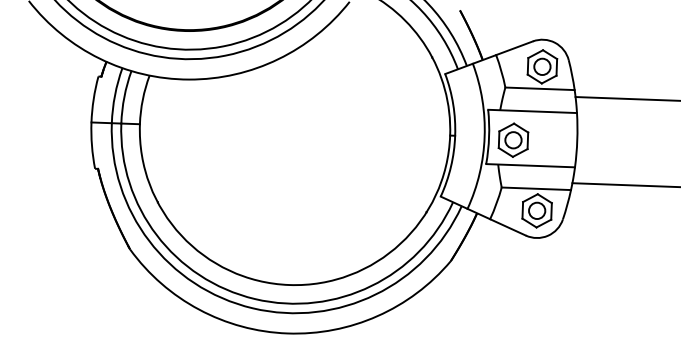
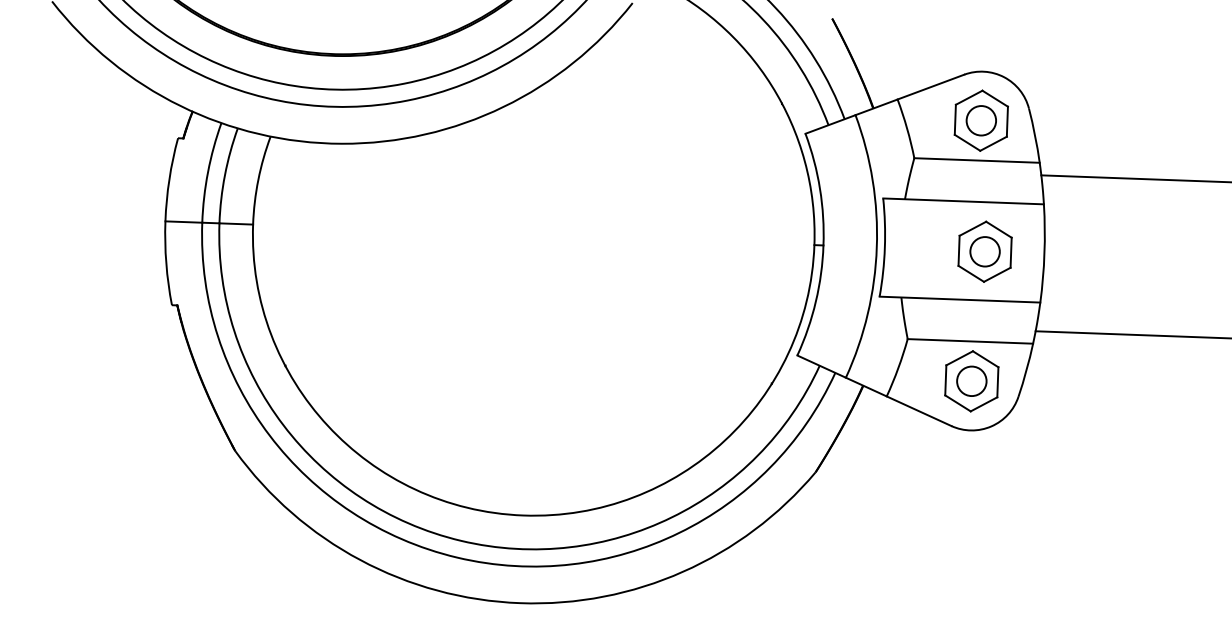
part: (513, 139) -> (985, 250), moved

